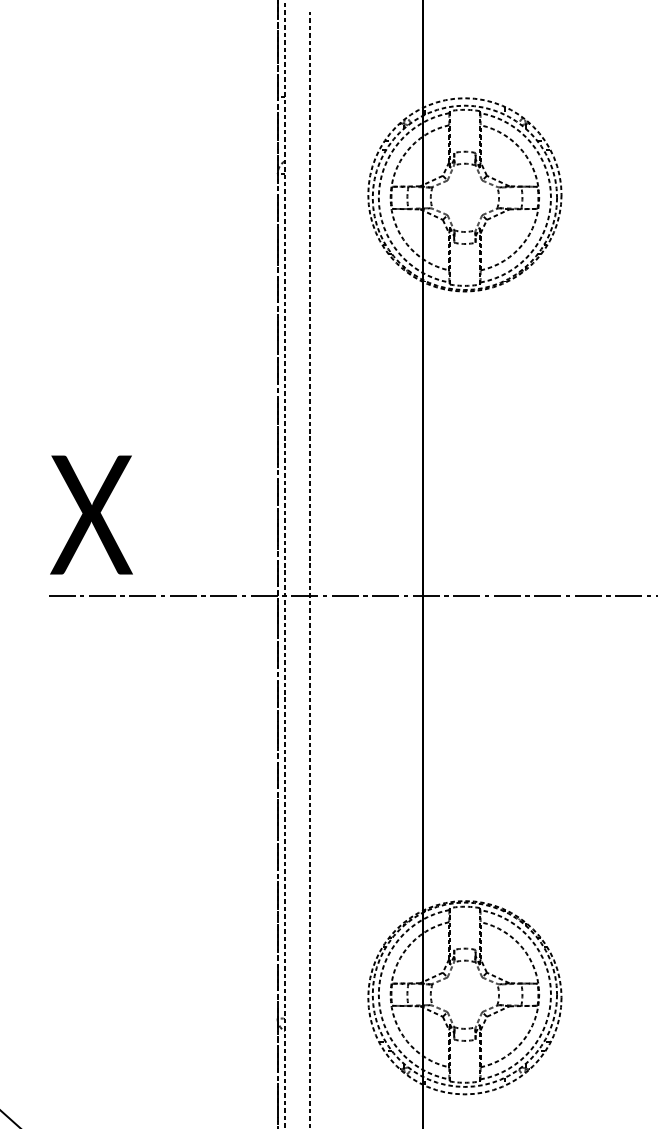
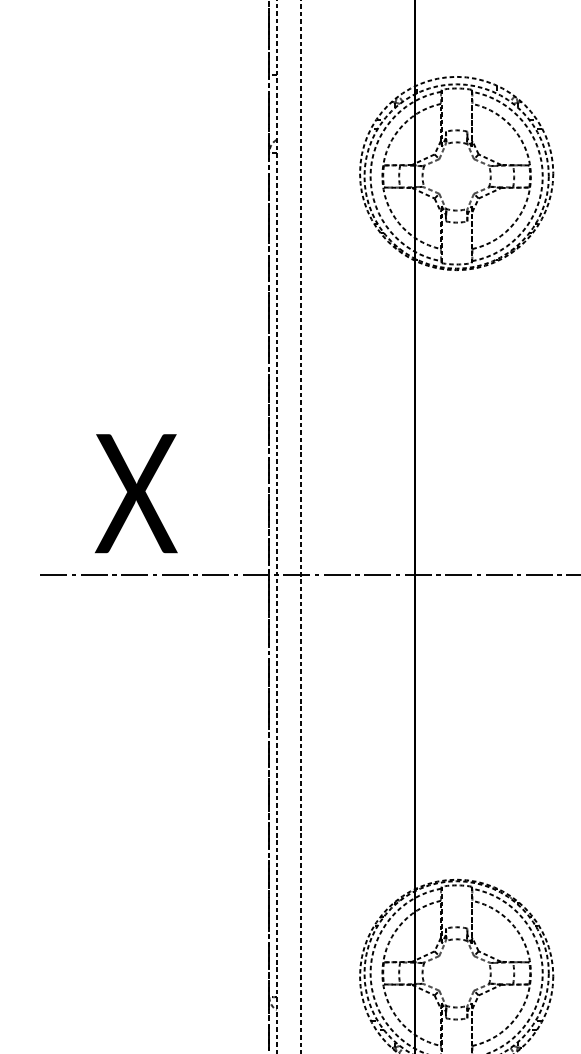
text: (91, 514) -> (136, 493), moved

